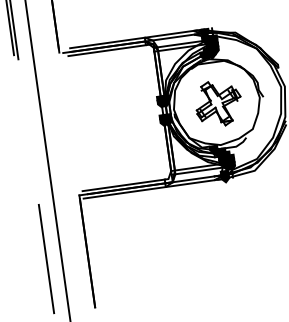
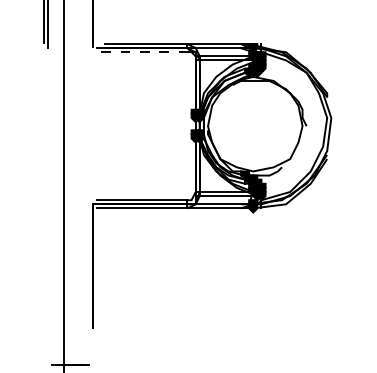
line: (109, 50) -> (147, 52), solid -> dashed
part: (217, 102) -> (256, 125), removed
line: (46, 258) -> (47, 267), removed

